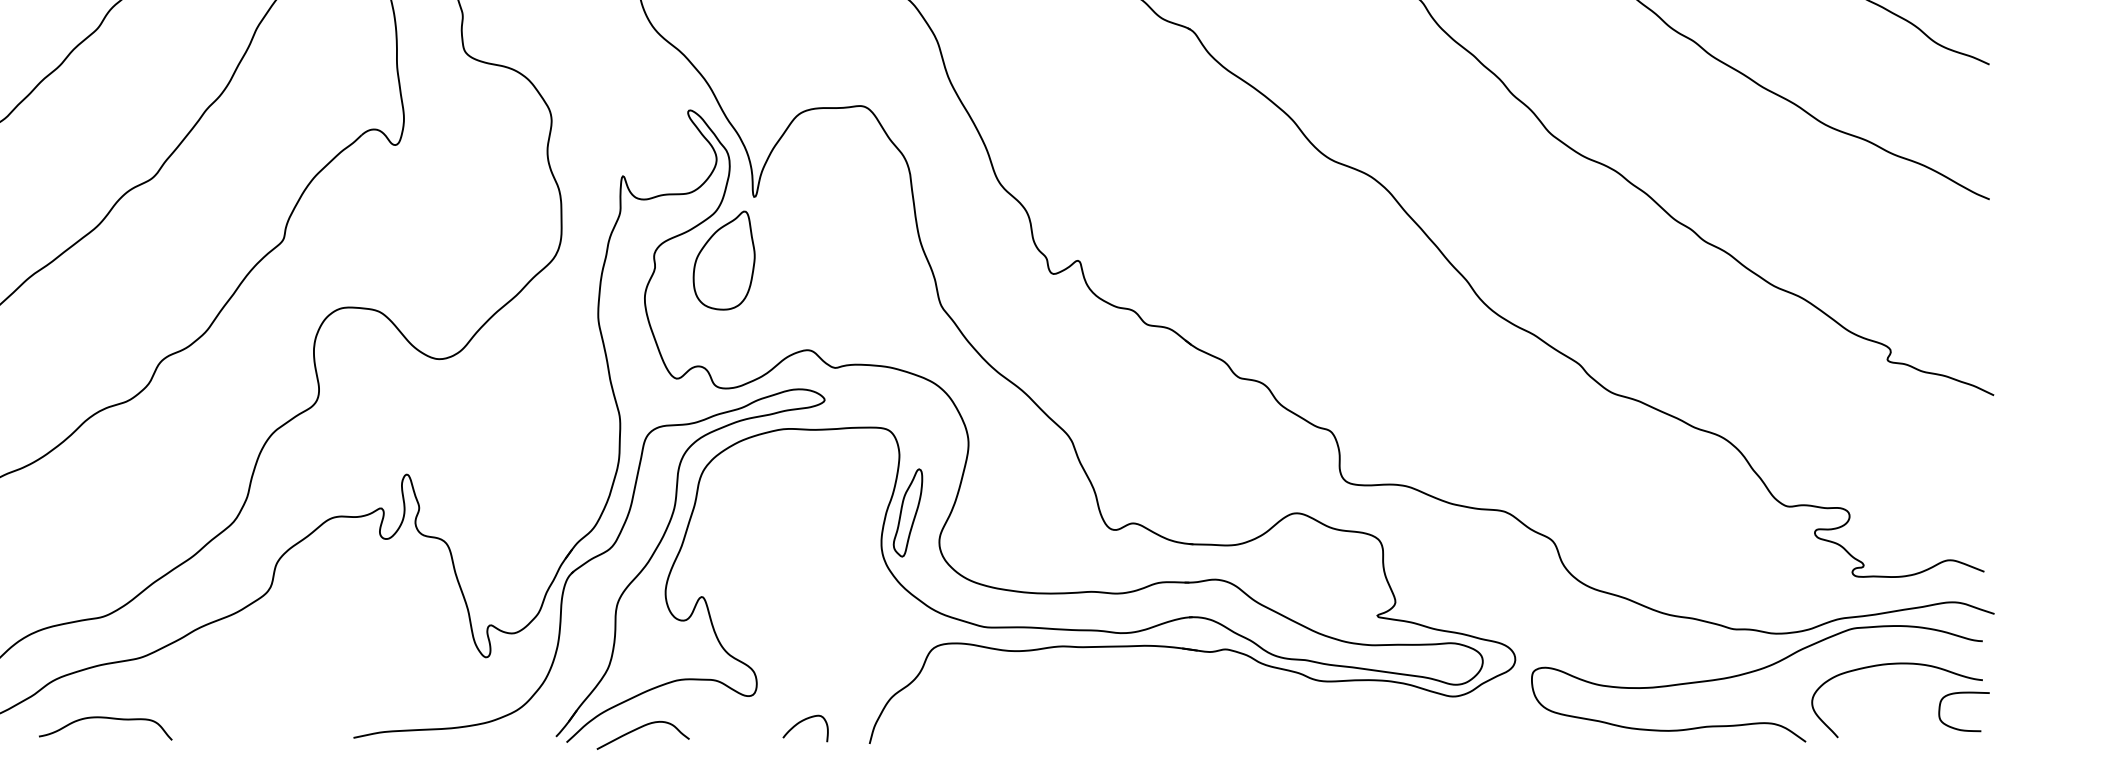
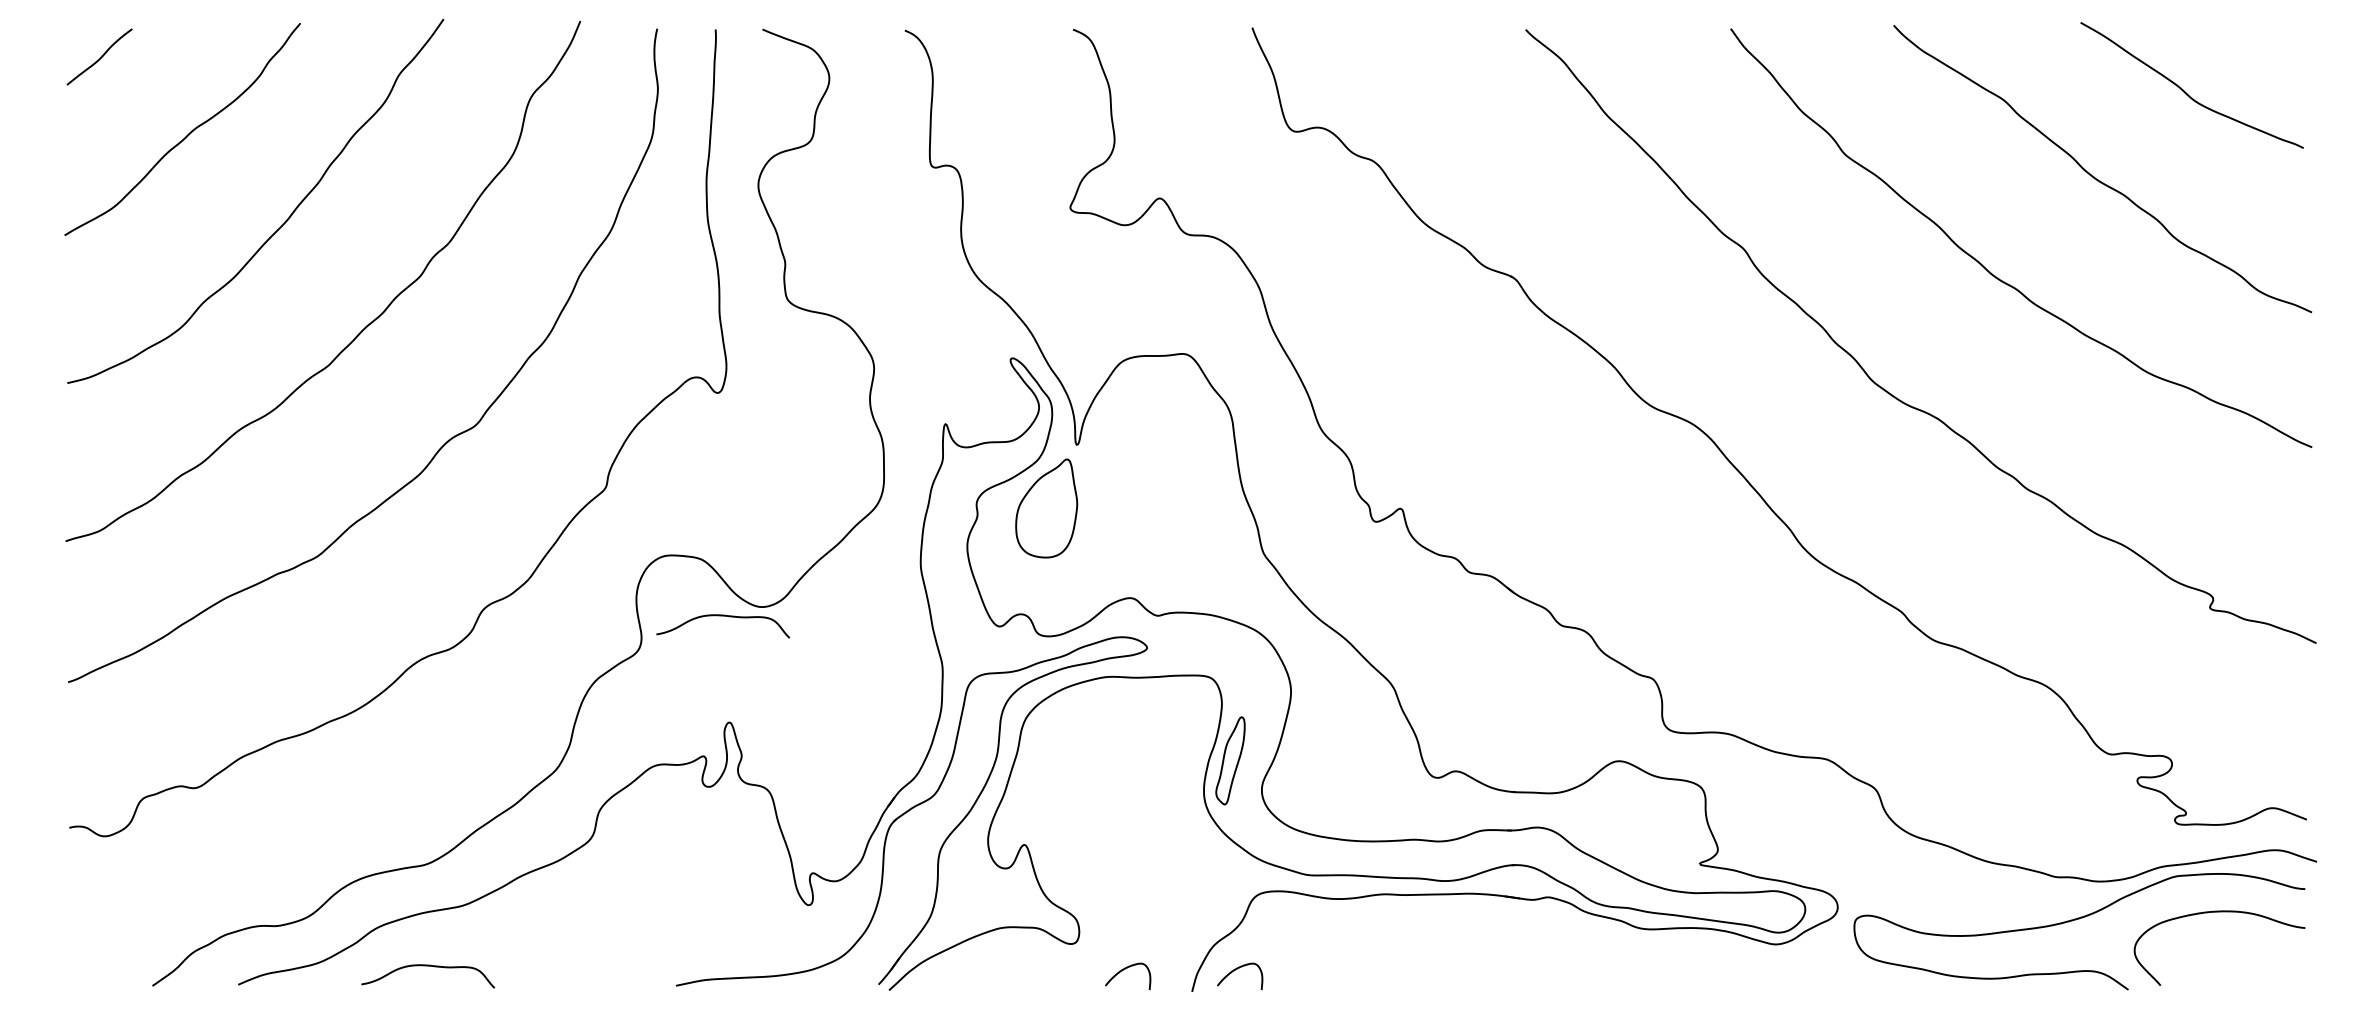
curve: (401, 368) -> (723, 616), added
curve: (915, 721) -> (1237, 969), added
curve: (640, 728) -> (962, 976), removed
curve: (1959, 728) -> (2281, 976), removed

